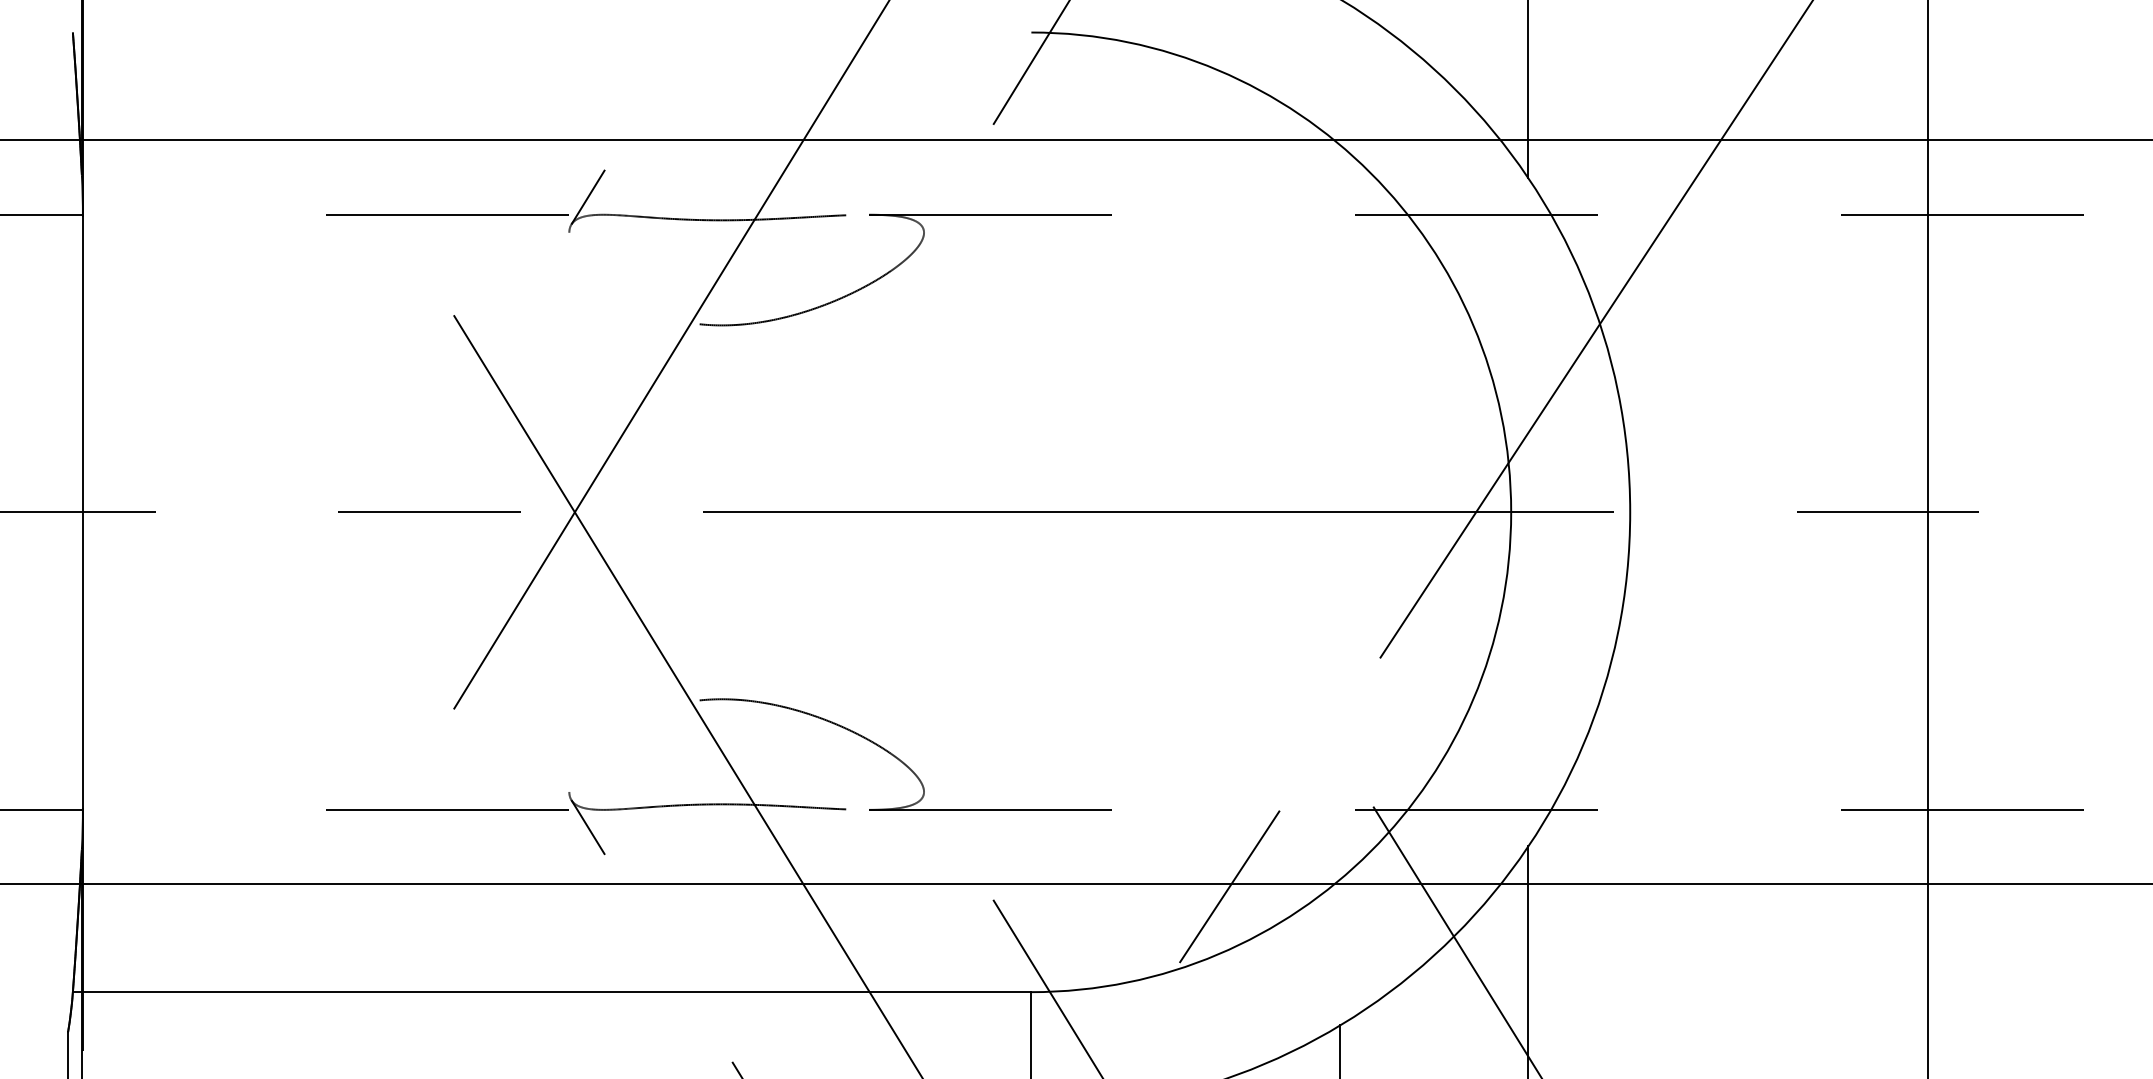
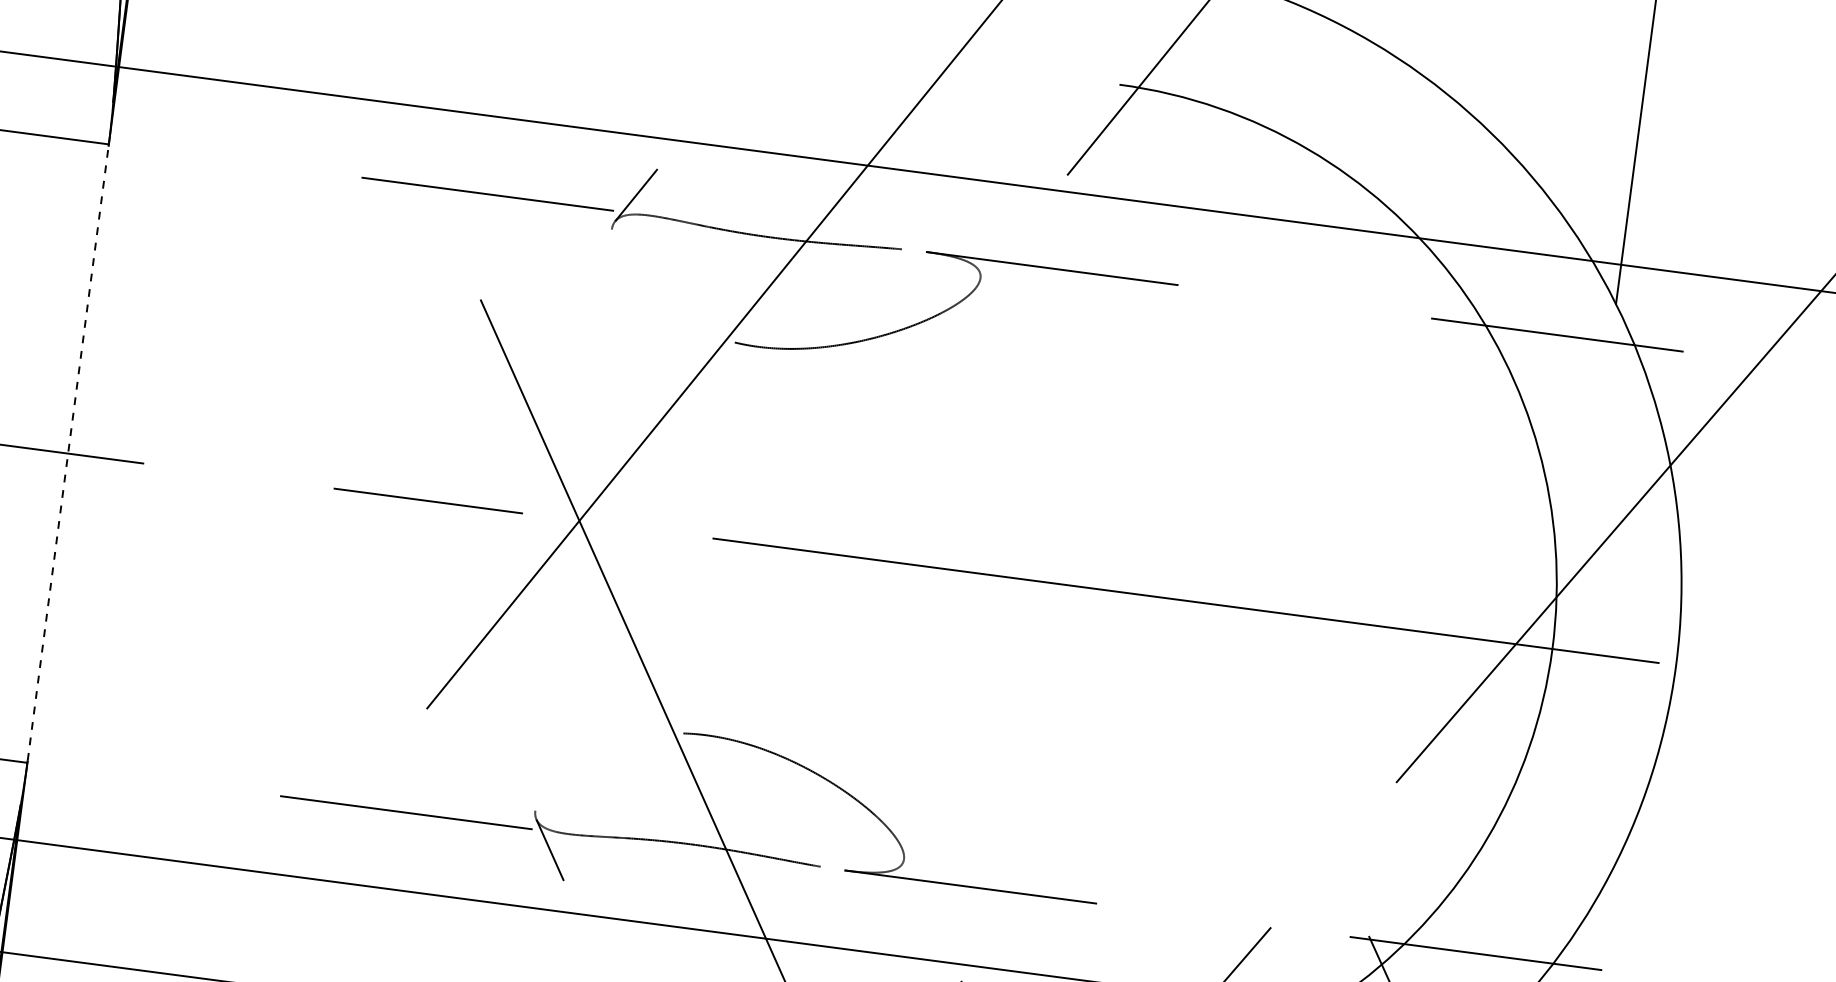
line: (82, 512) -> (67, 453), solid -> dashed

